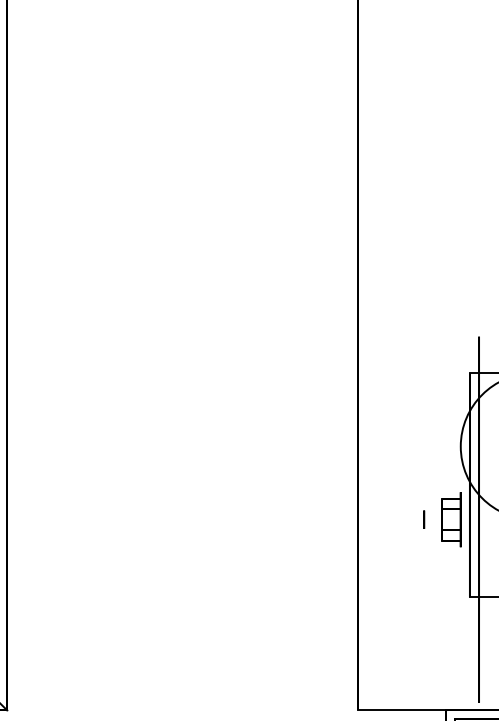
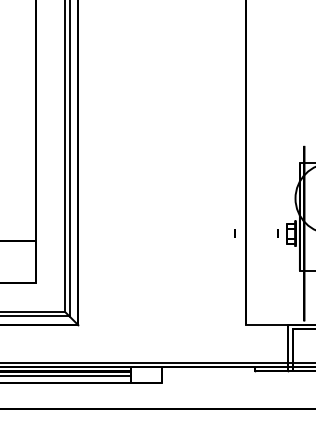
circle: (333, 519) -> (234, 233), added

